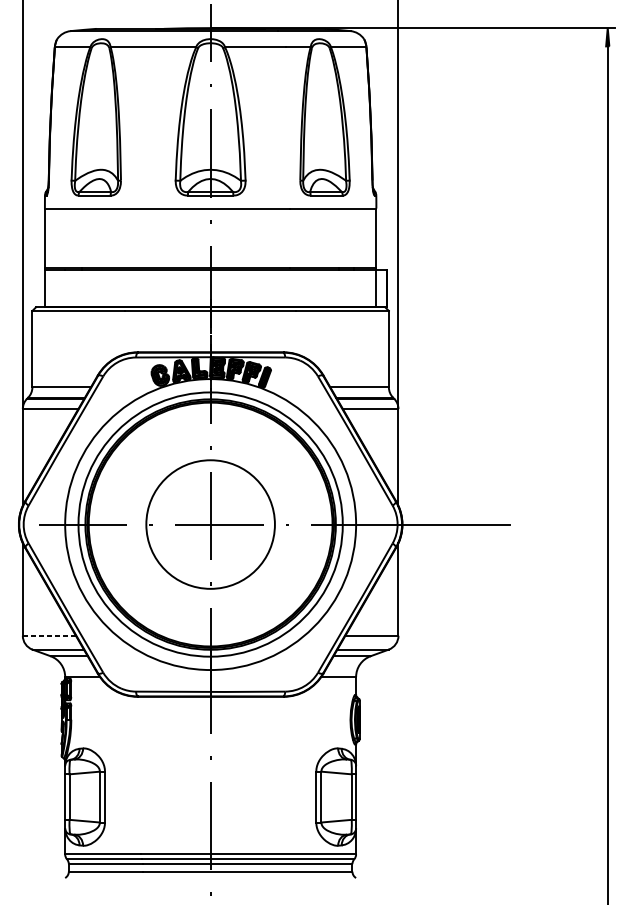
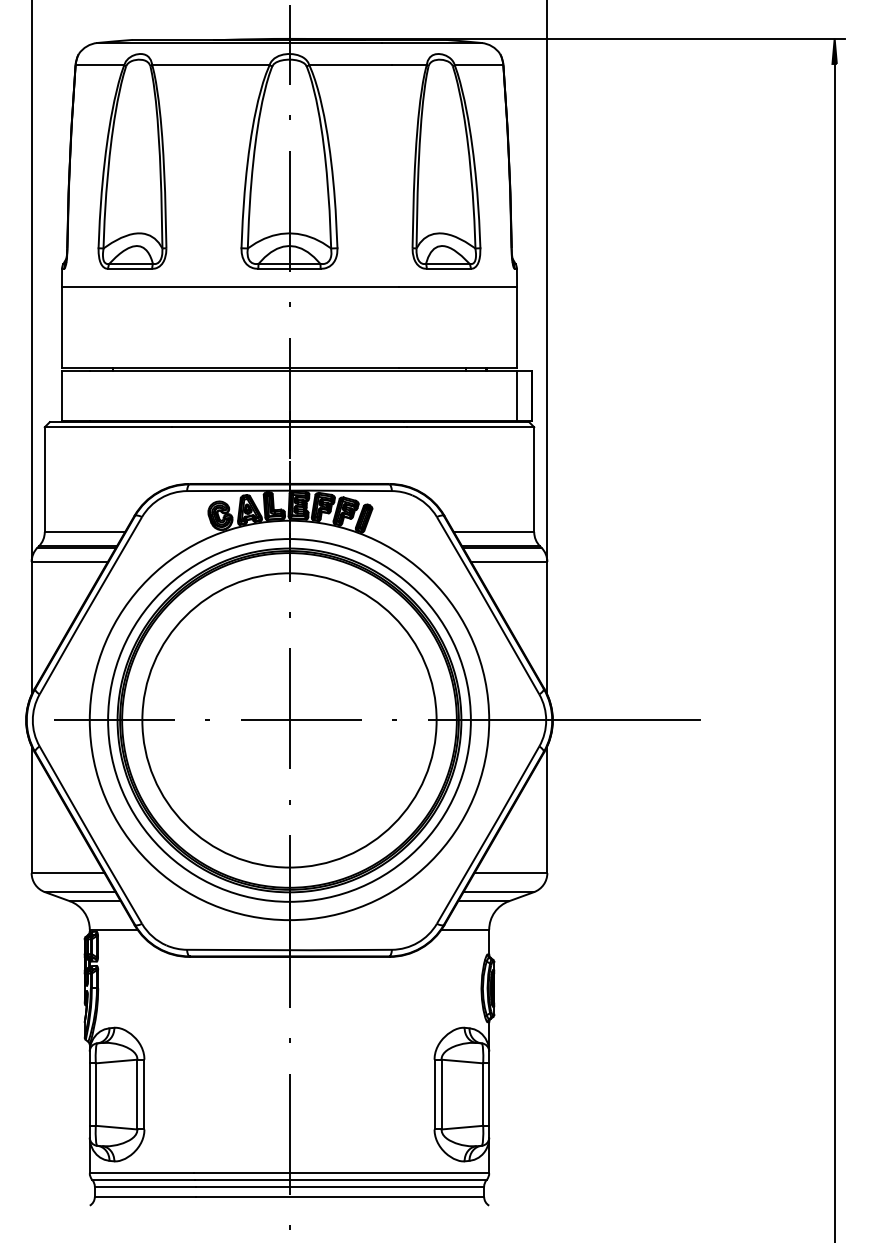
circle: (210, 524) -> (289, 720), size x1.67
line: (48, 636) -> (67, 873), dashed -> solid

